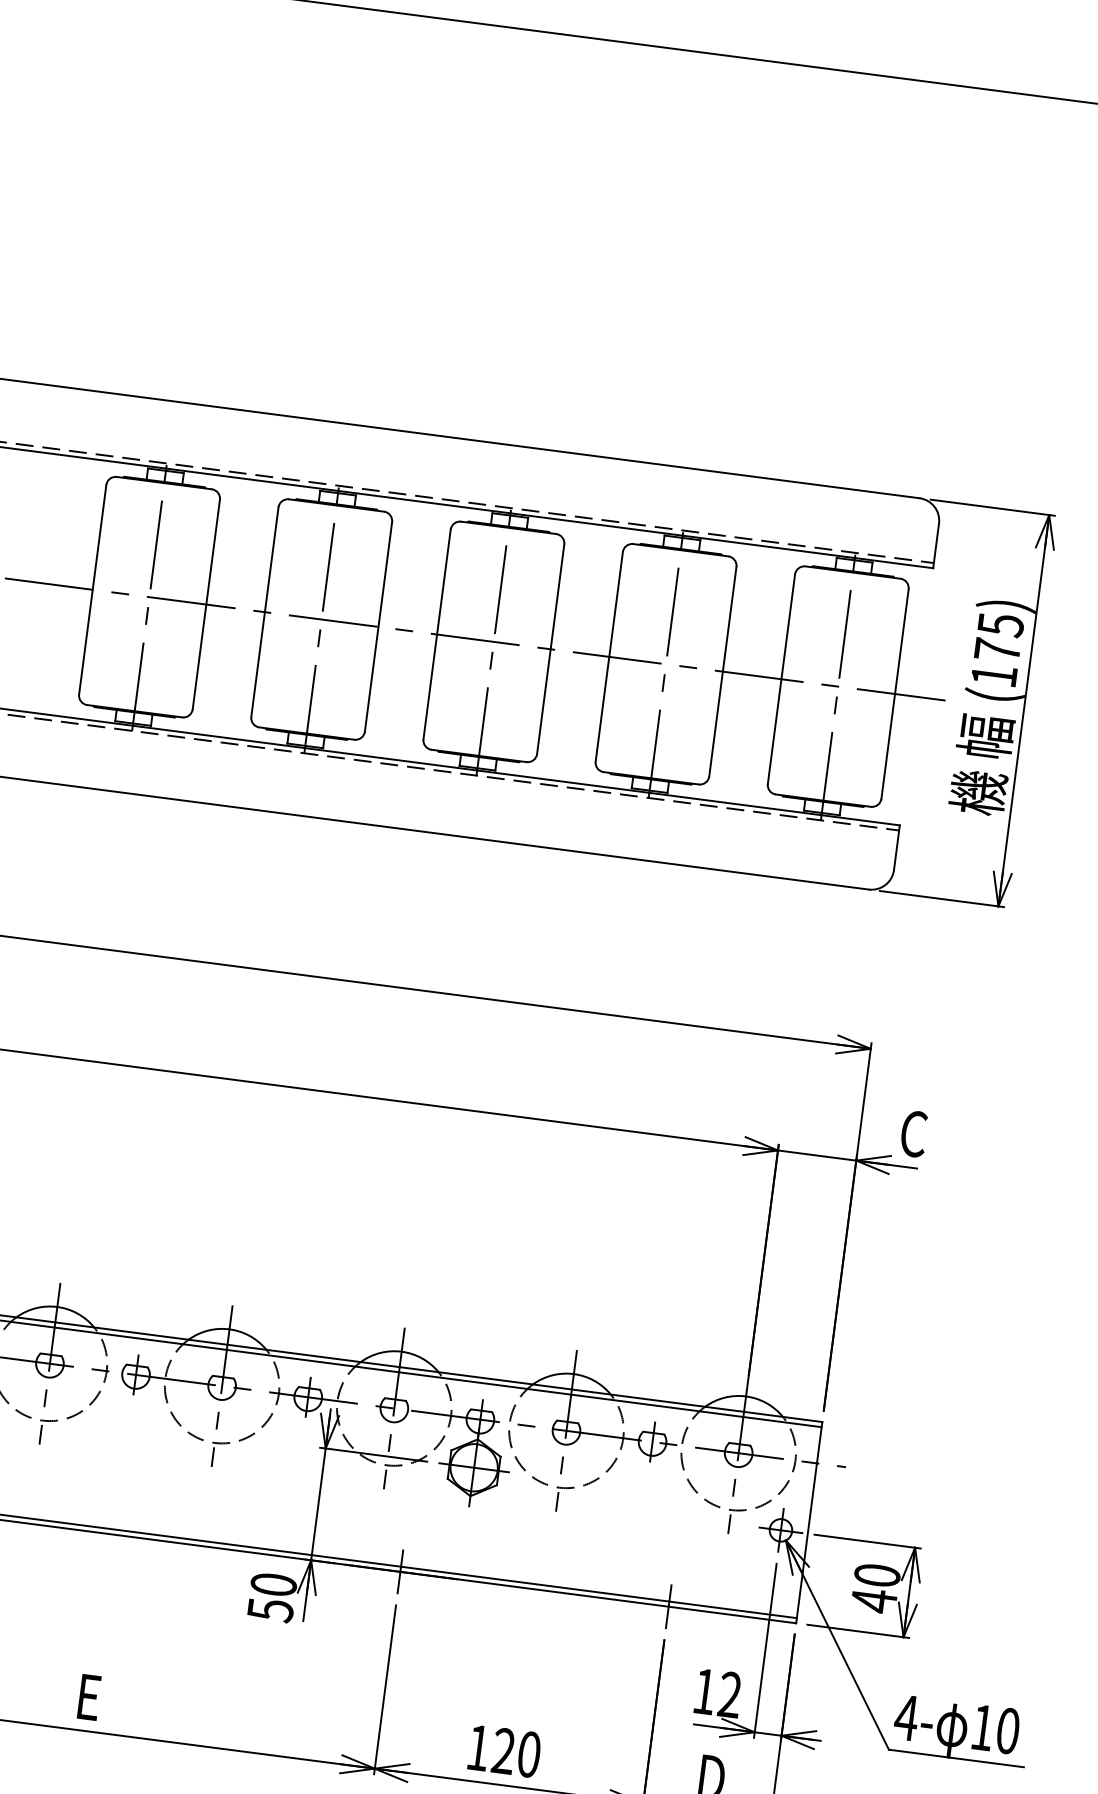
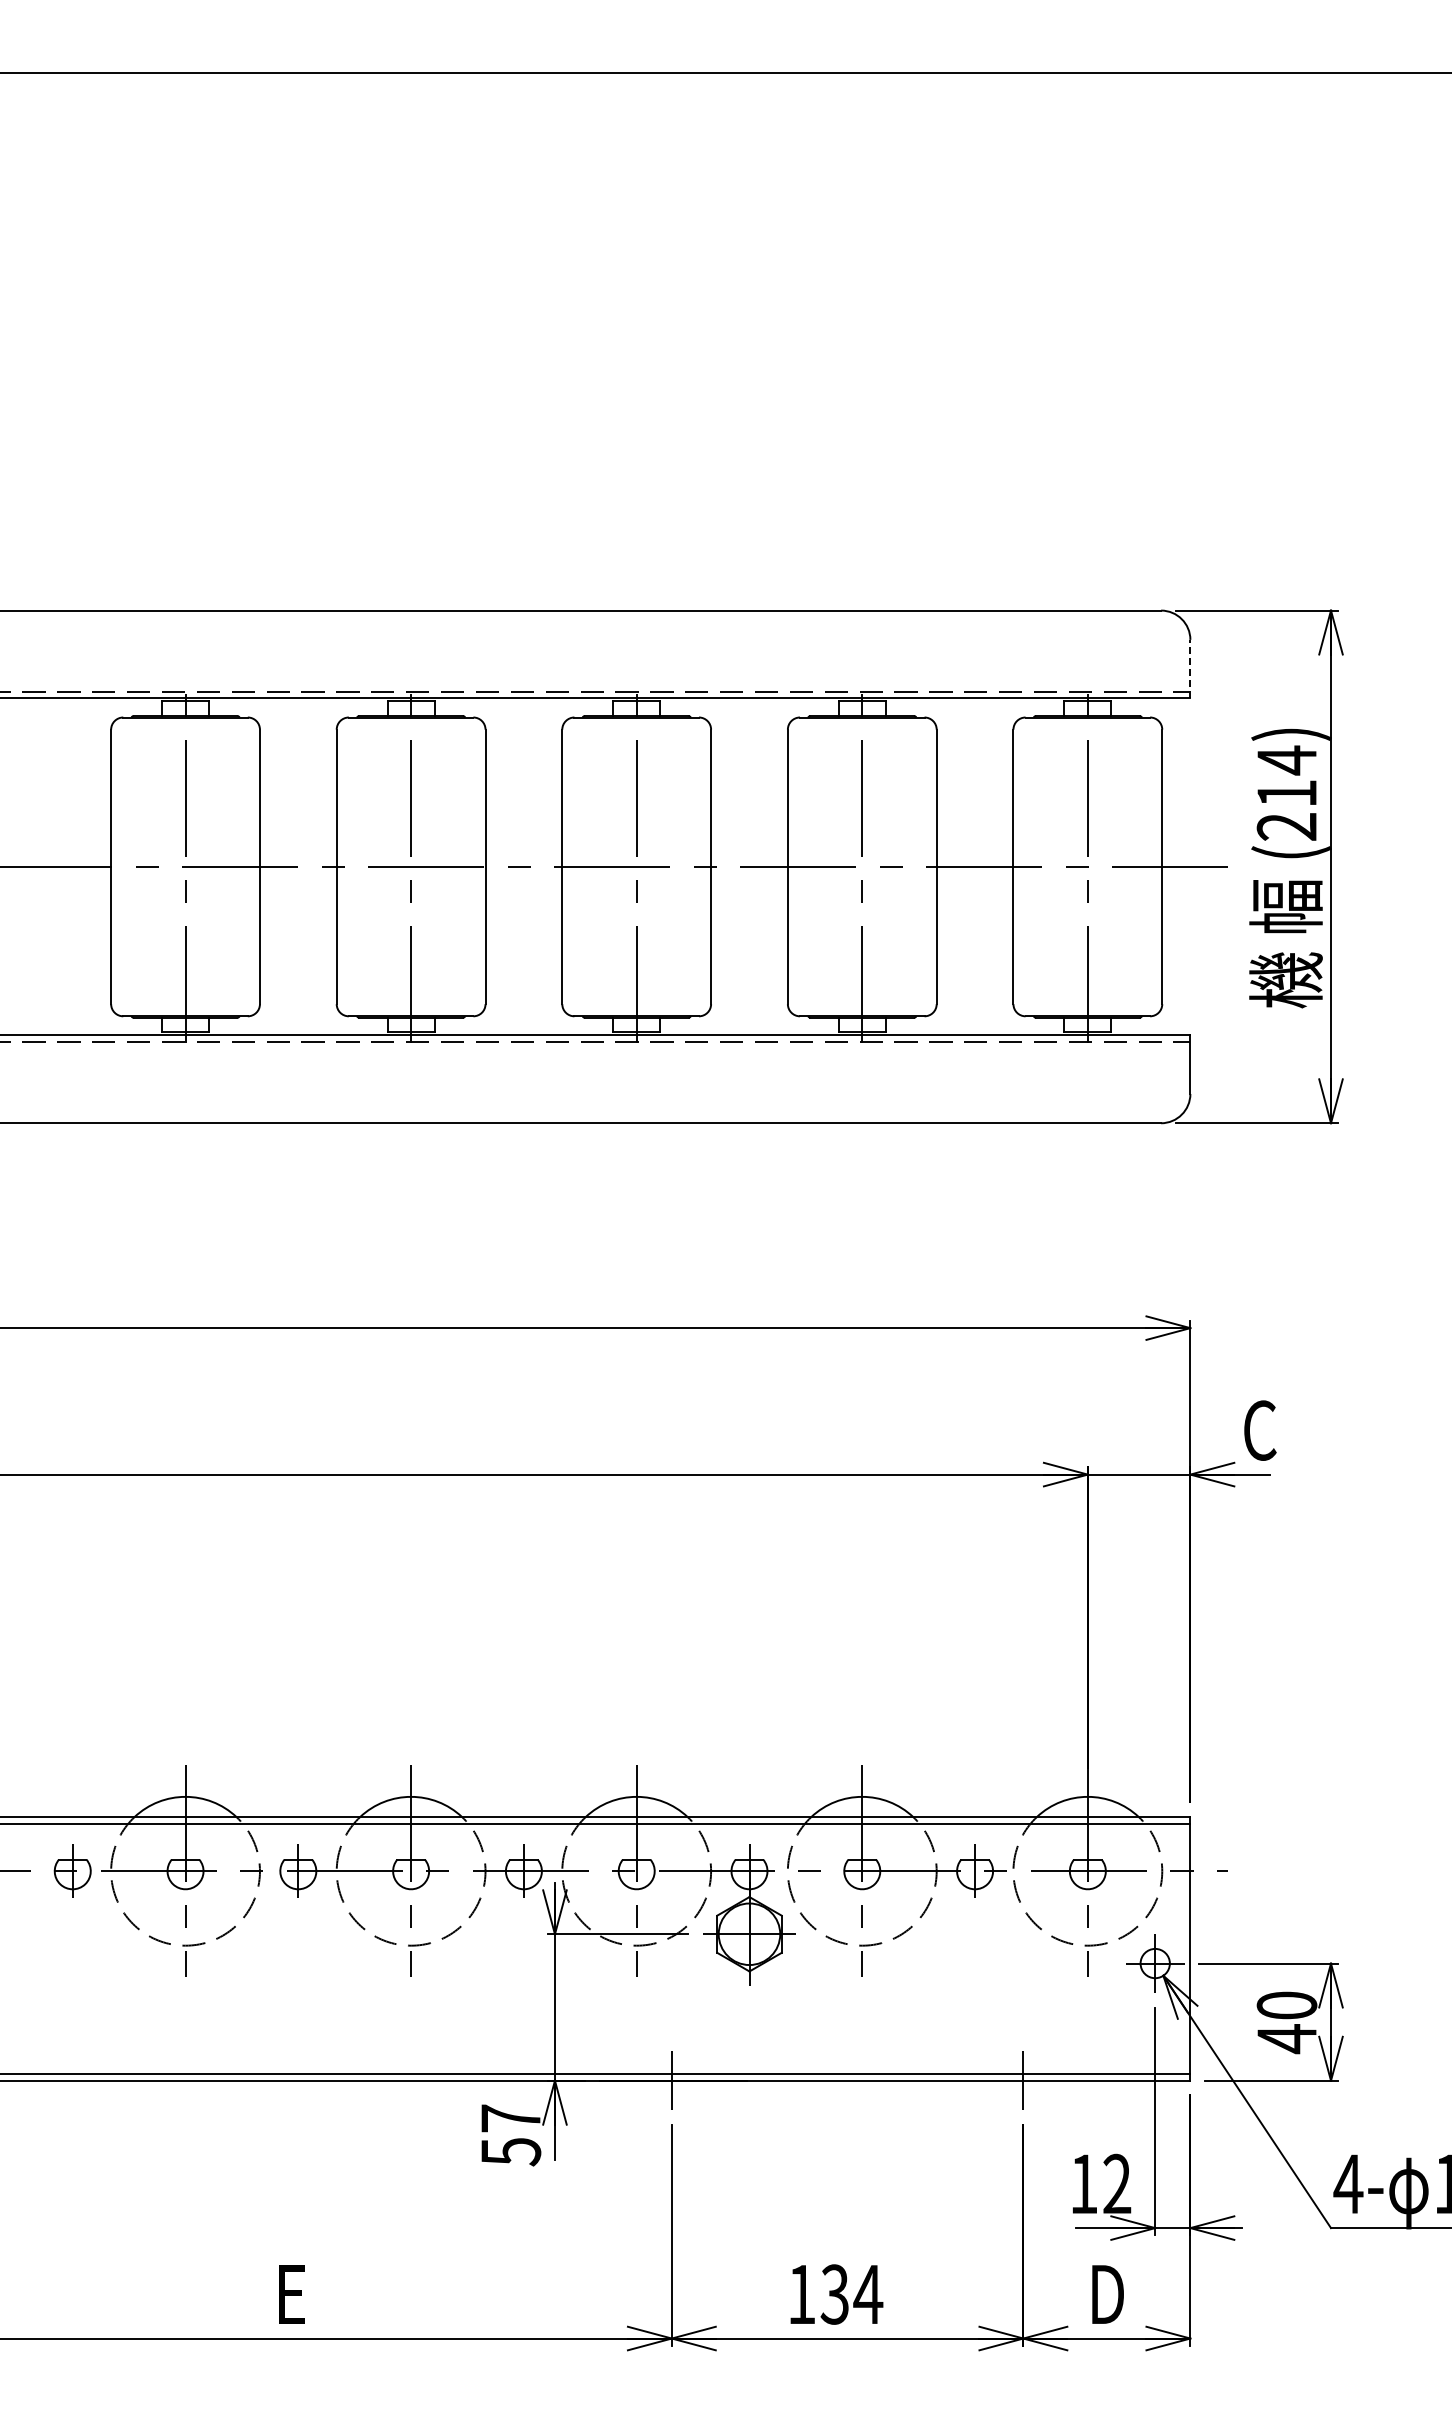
line: (936, 545) -> (1190, 668), solid -> dashed
text: (997, 649) -> (1286, 792), (175) -> (214)
text: (273, 1584) -> (510, 2118), 50 -> 57
text: (516, 1752) -> (851, 2294), 120 -> 134

